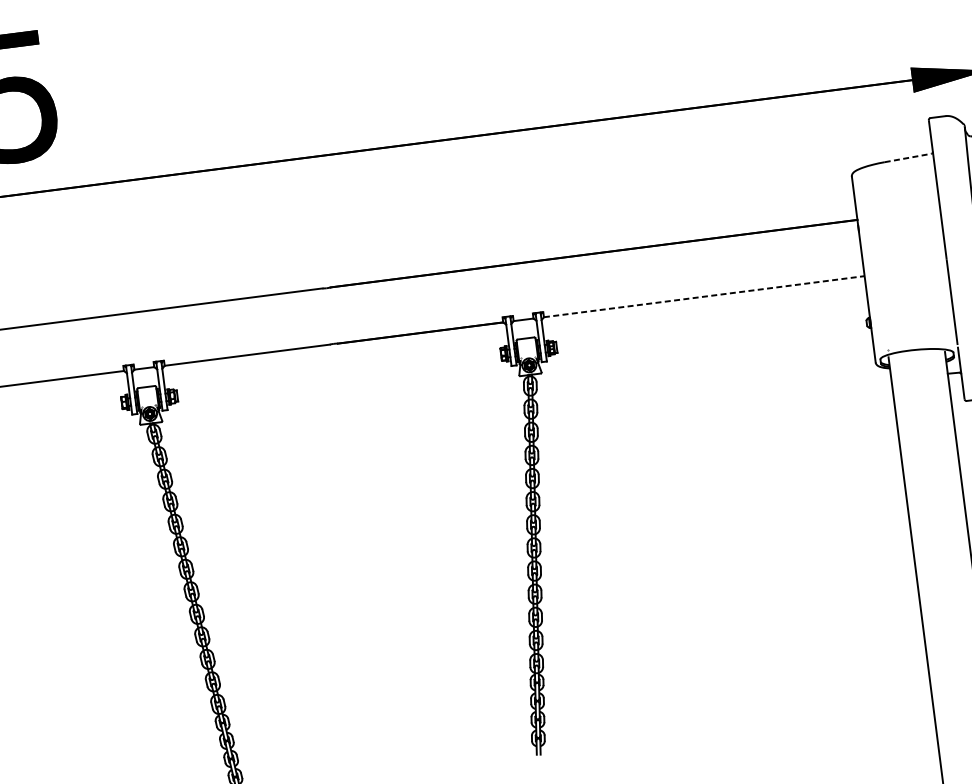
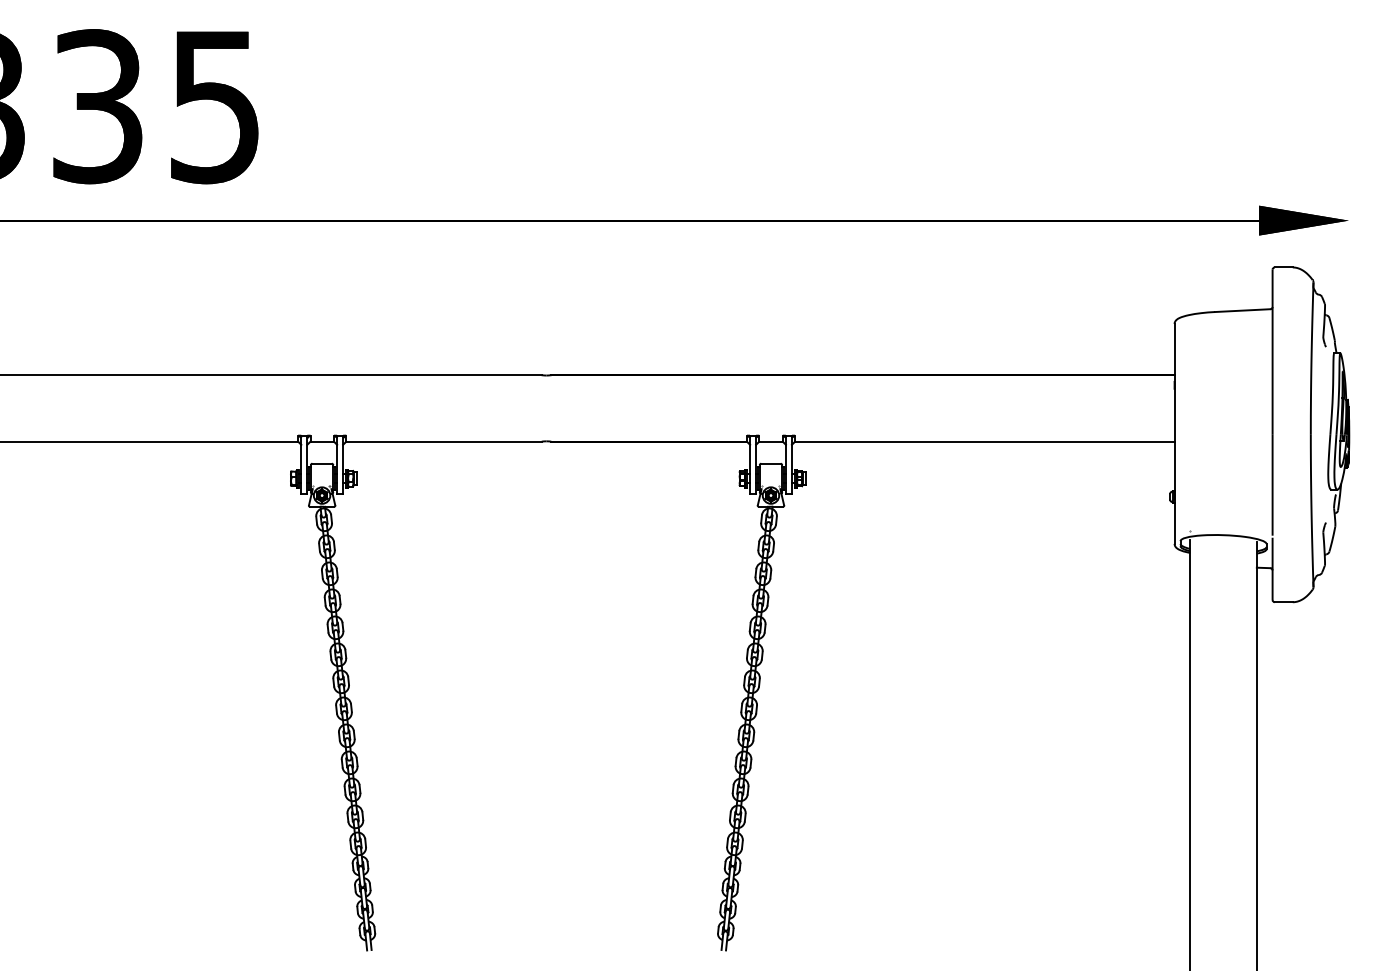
line: (907, 157) -> (1242, 310), dashed -> solid
line: (703, 296) -> (984, 441), dashed -> solid

